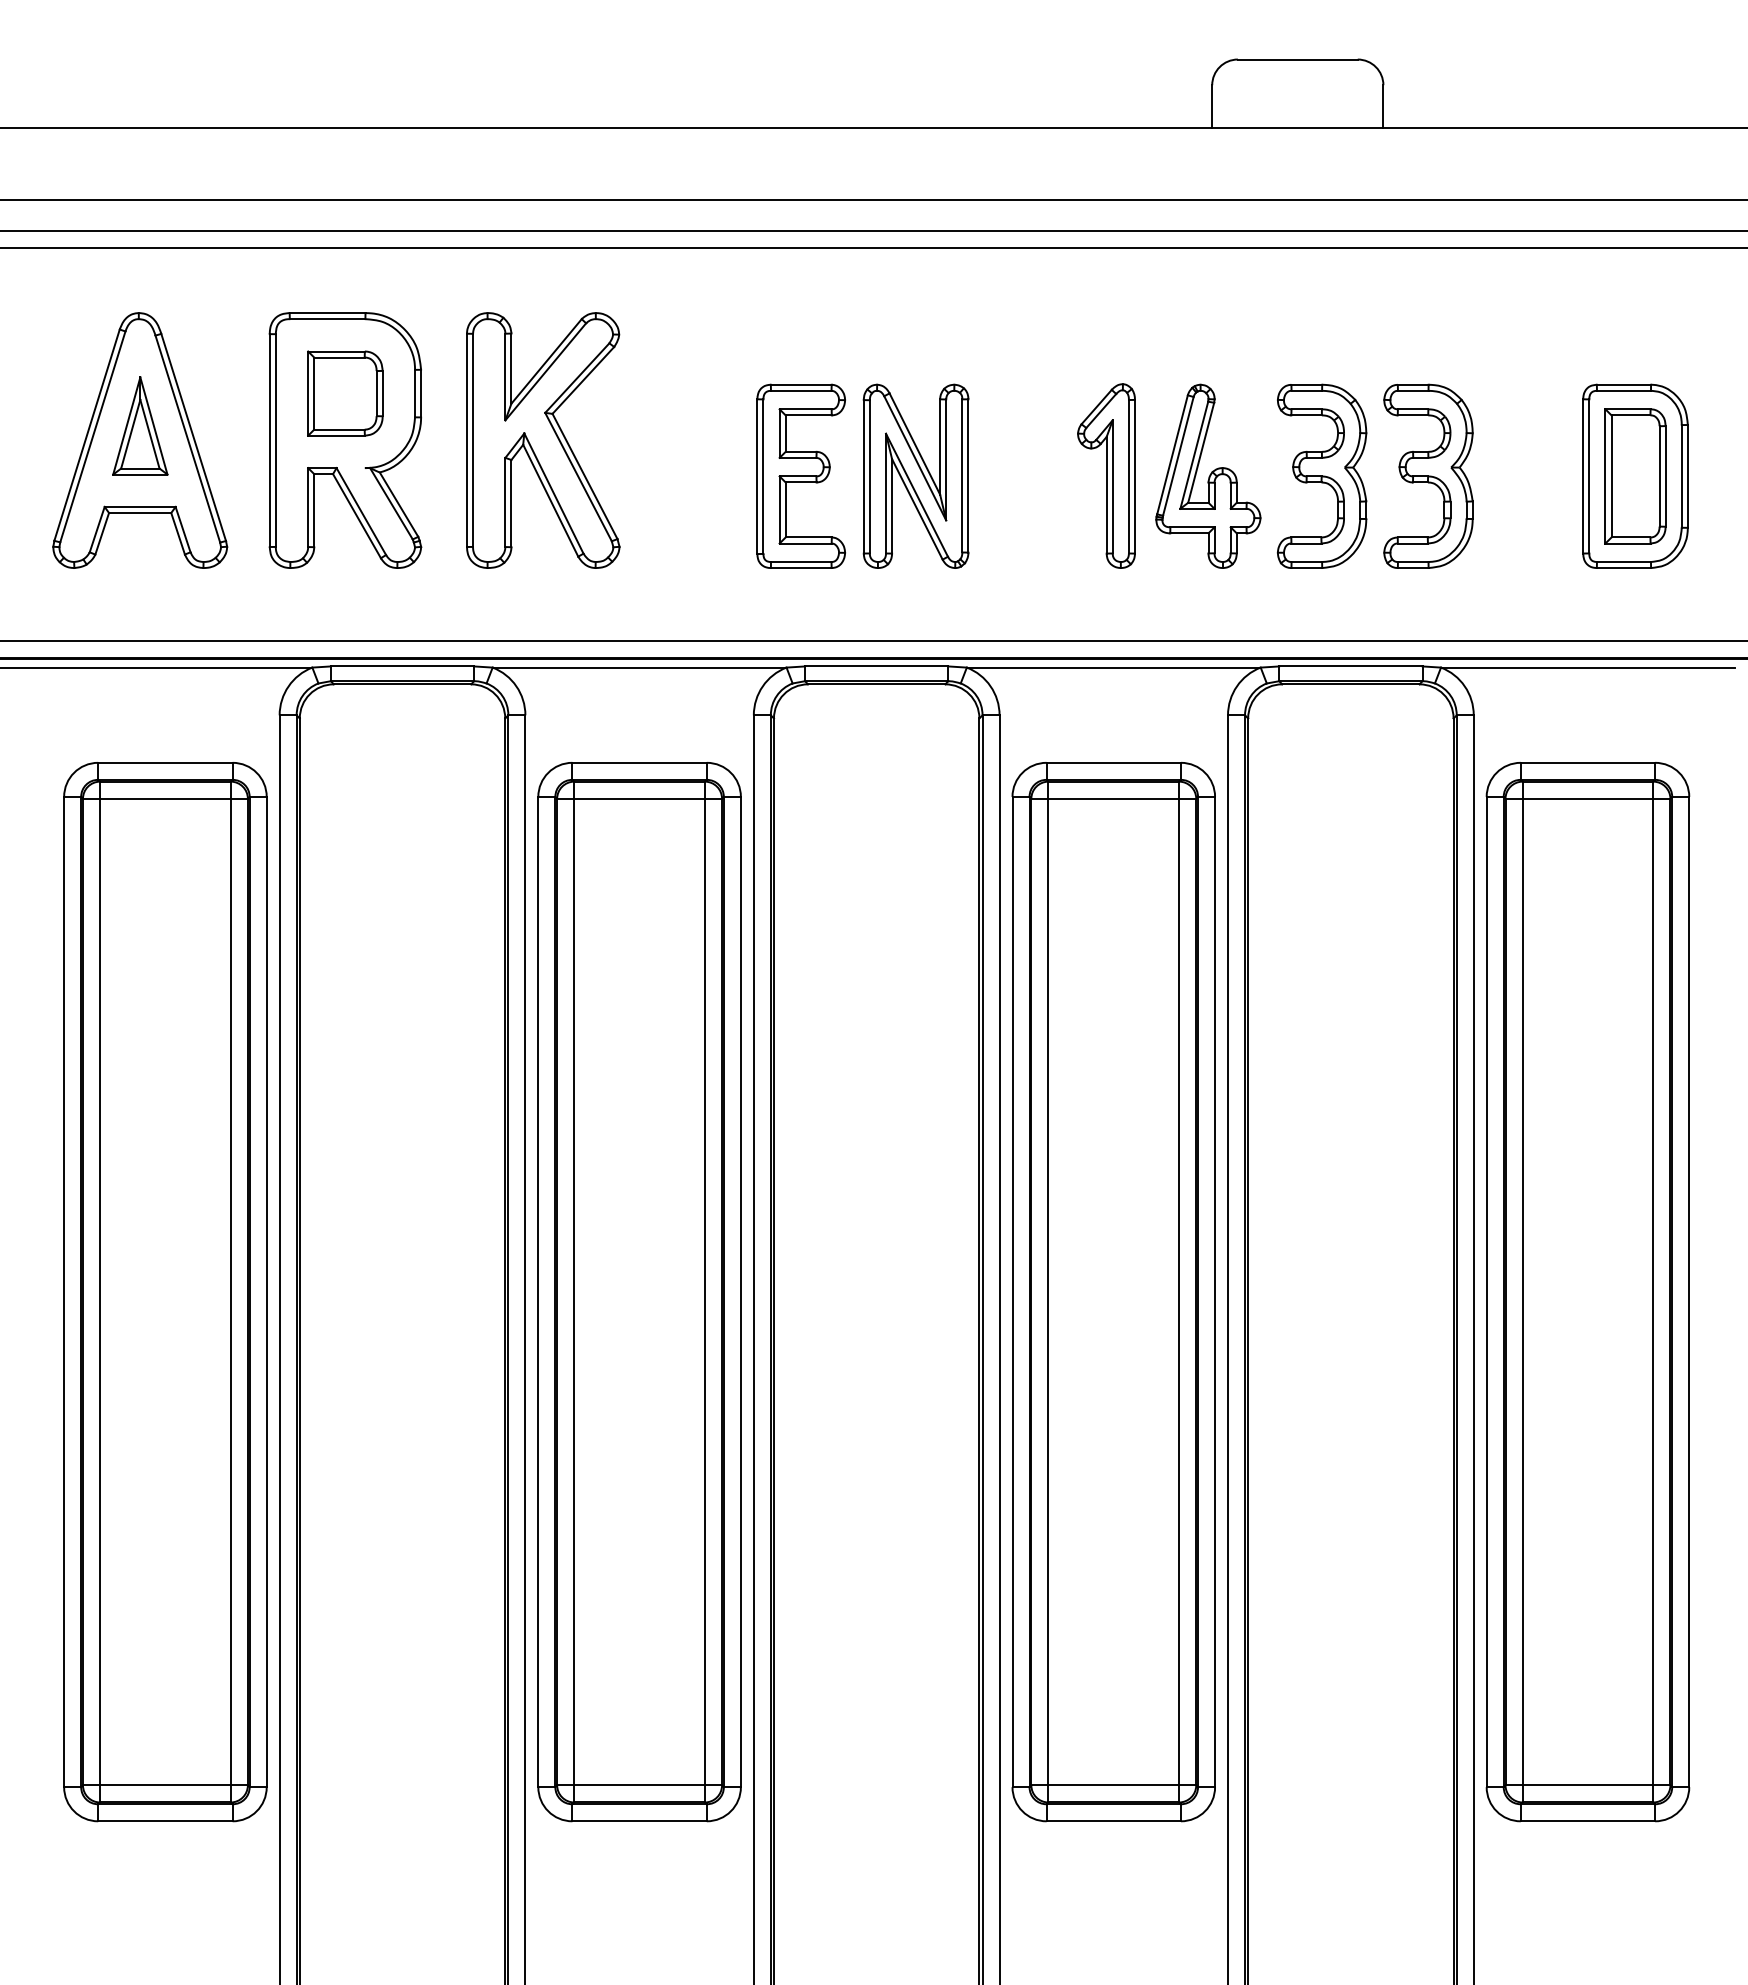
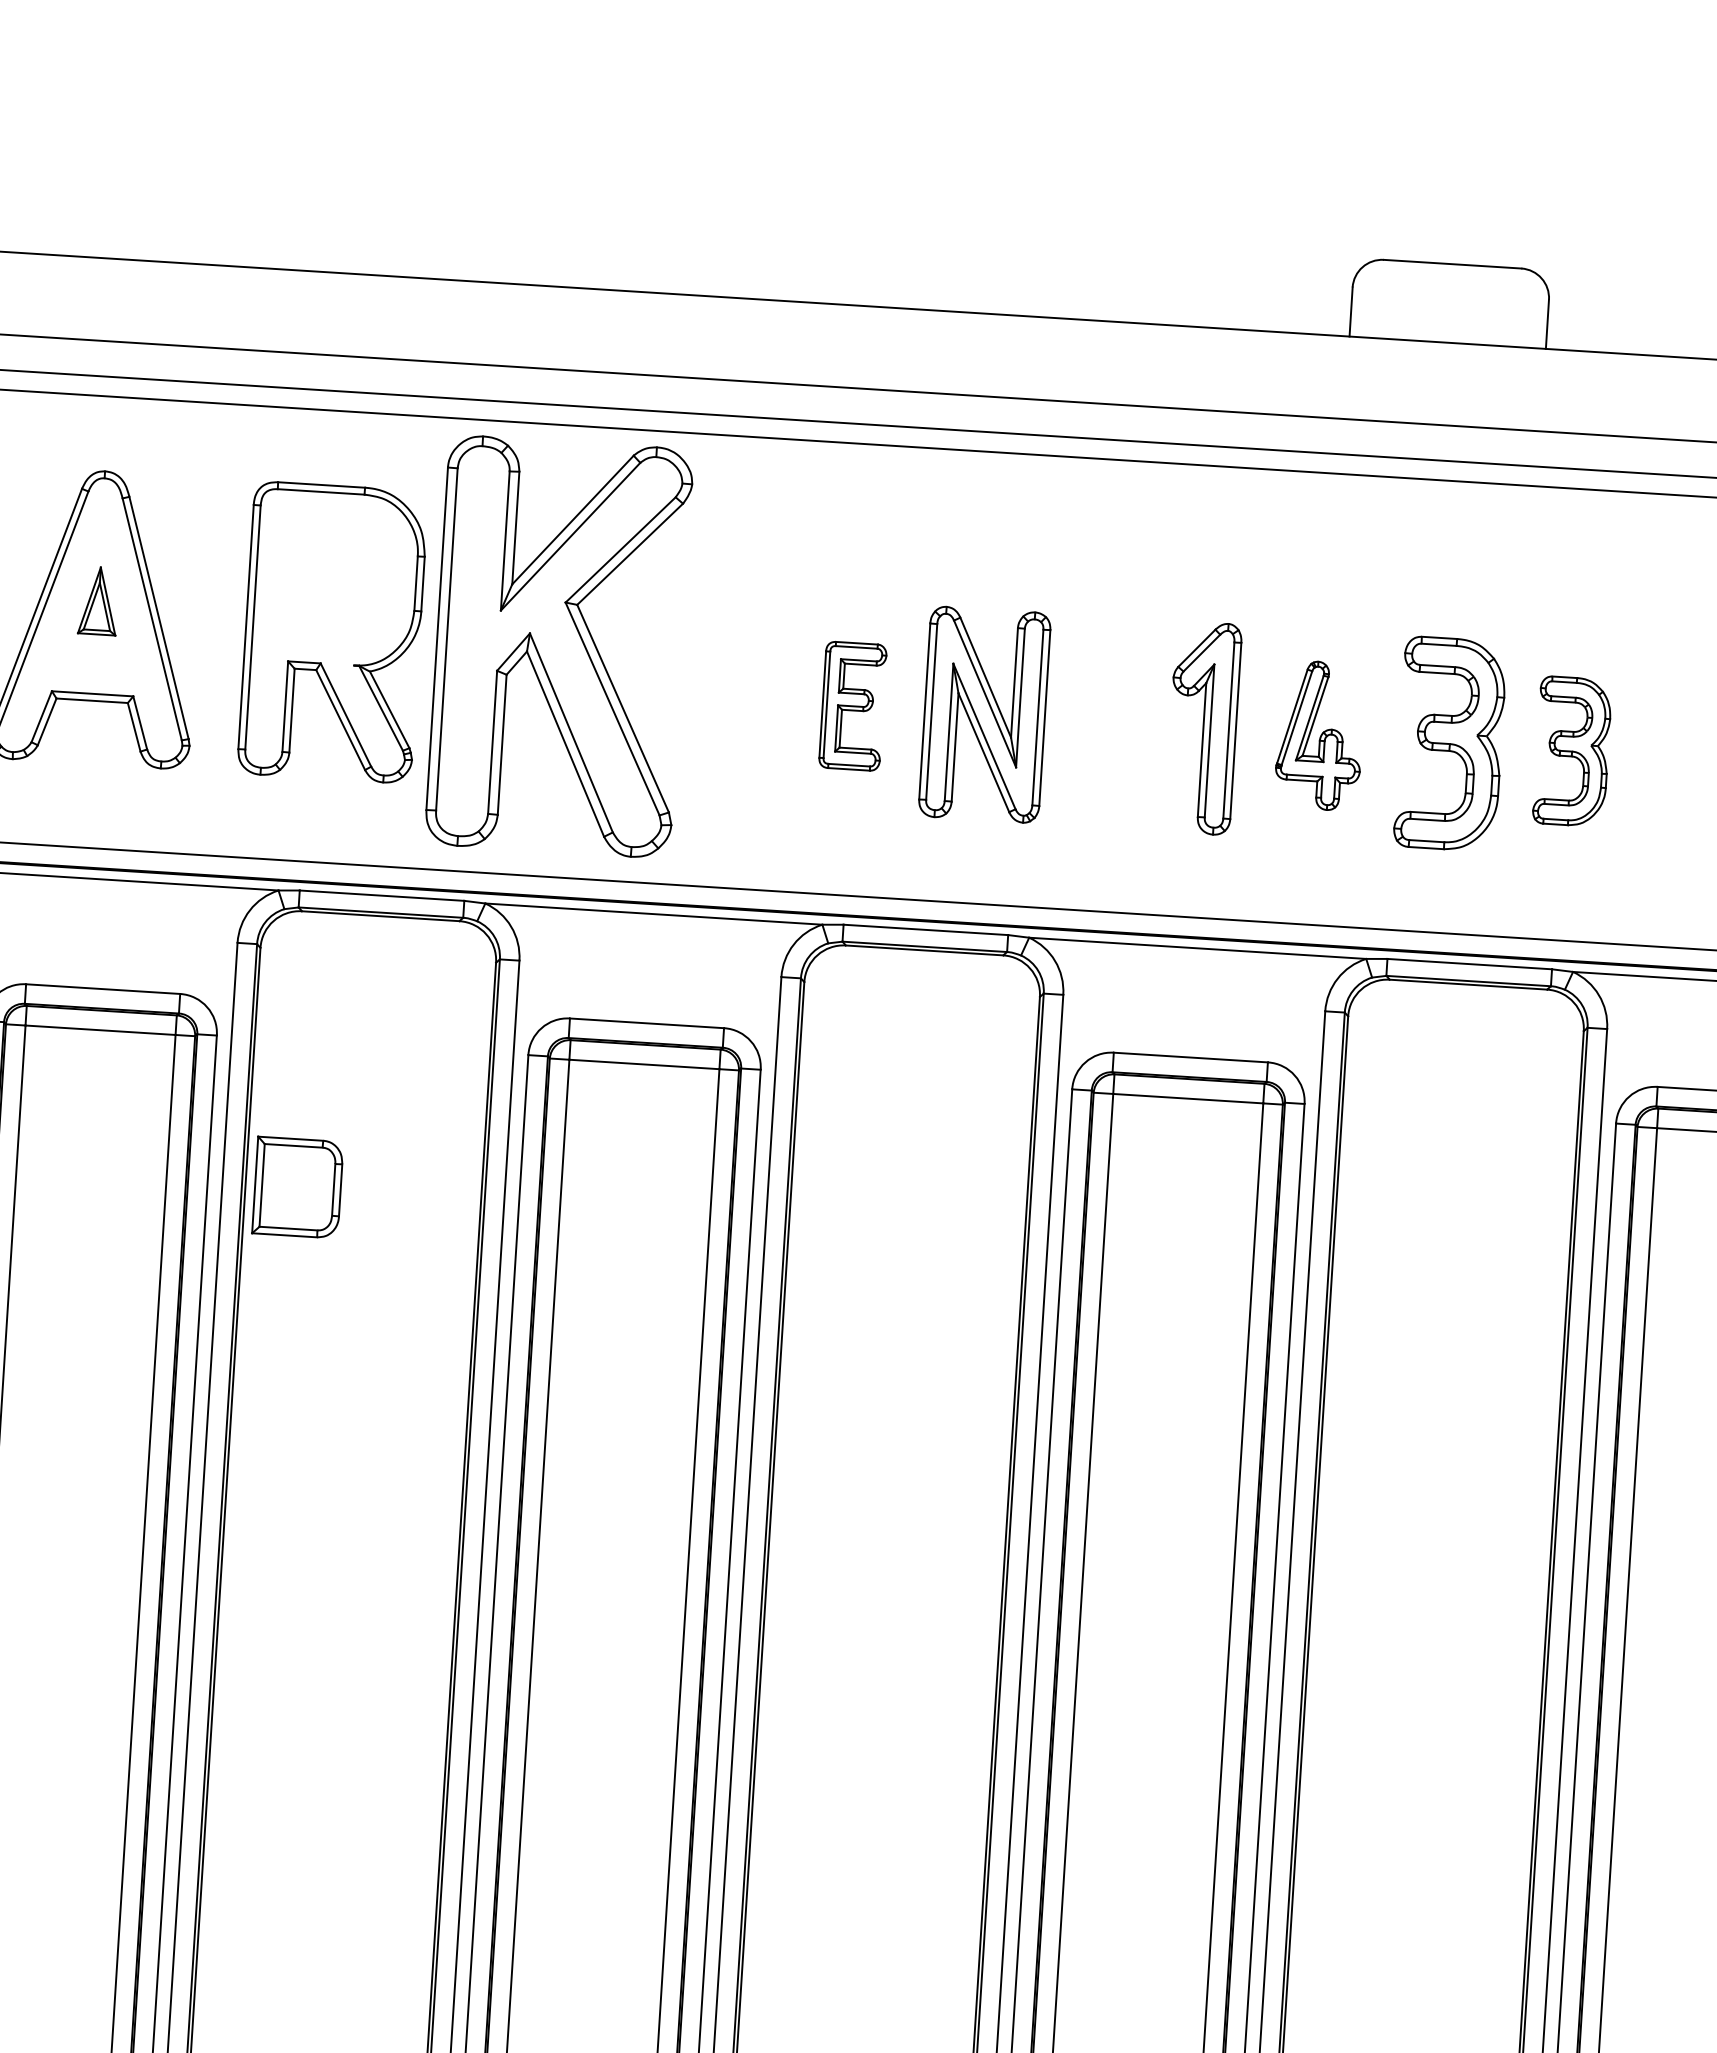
part: (345, 393) -> (298, 1187), moved
part: (140, 425) -> (98, 600), size x0.6
part: (543, 440) -> (560, 646), size x1.4
part: (800, 475) -> (852, 705), size x0.6
part: (1208, 475) -> (1320, 734), size x0.7
part: (1428, 475) -> (1572, 750), size x0.7

